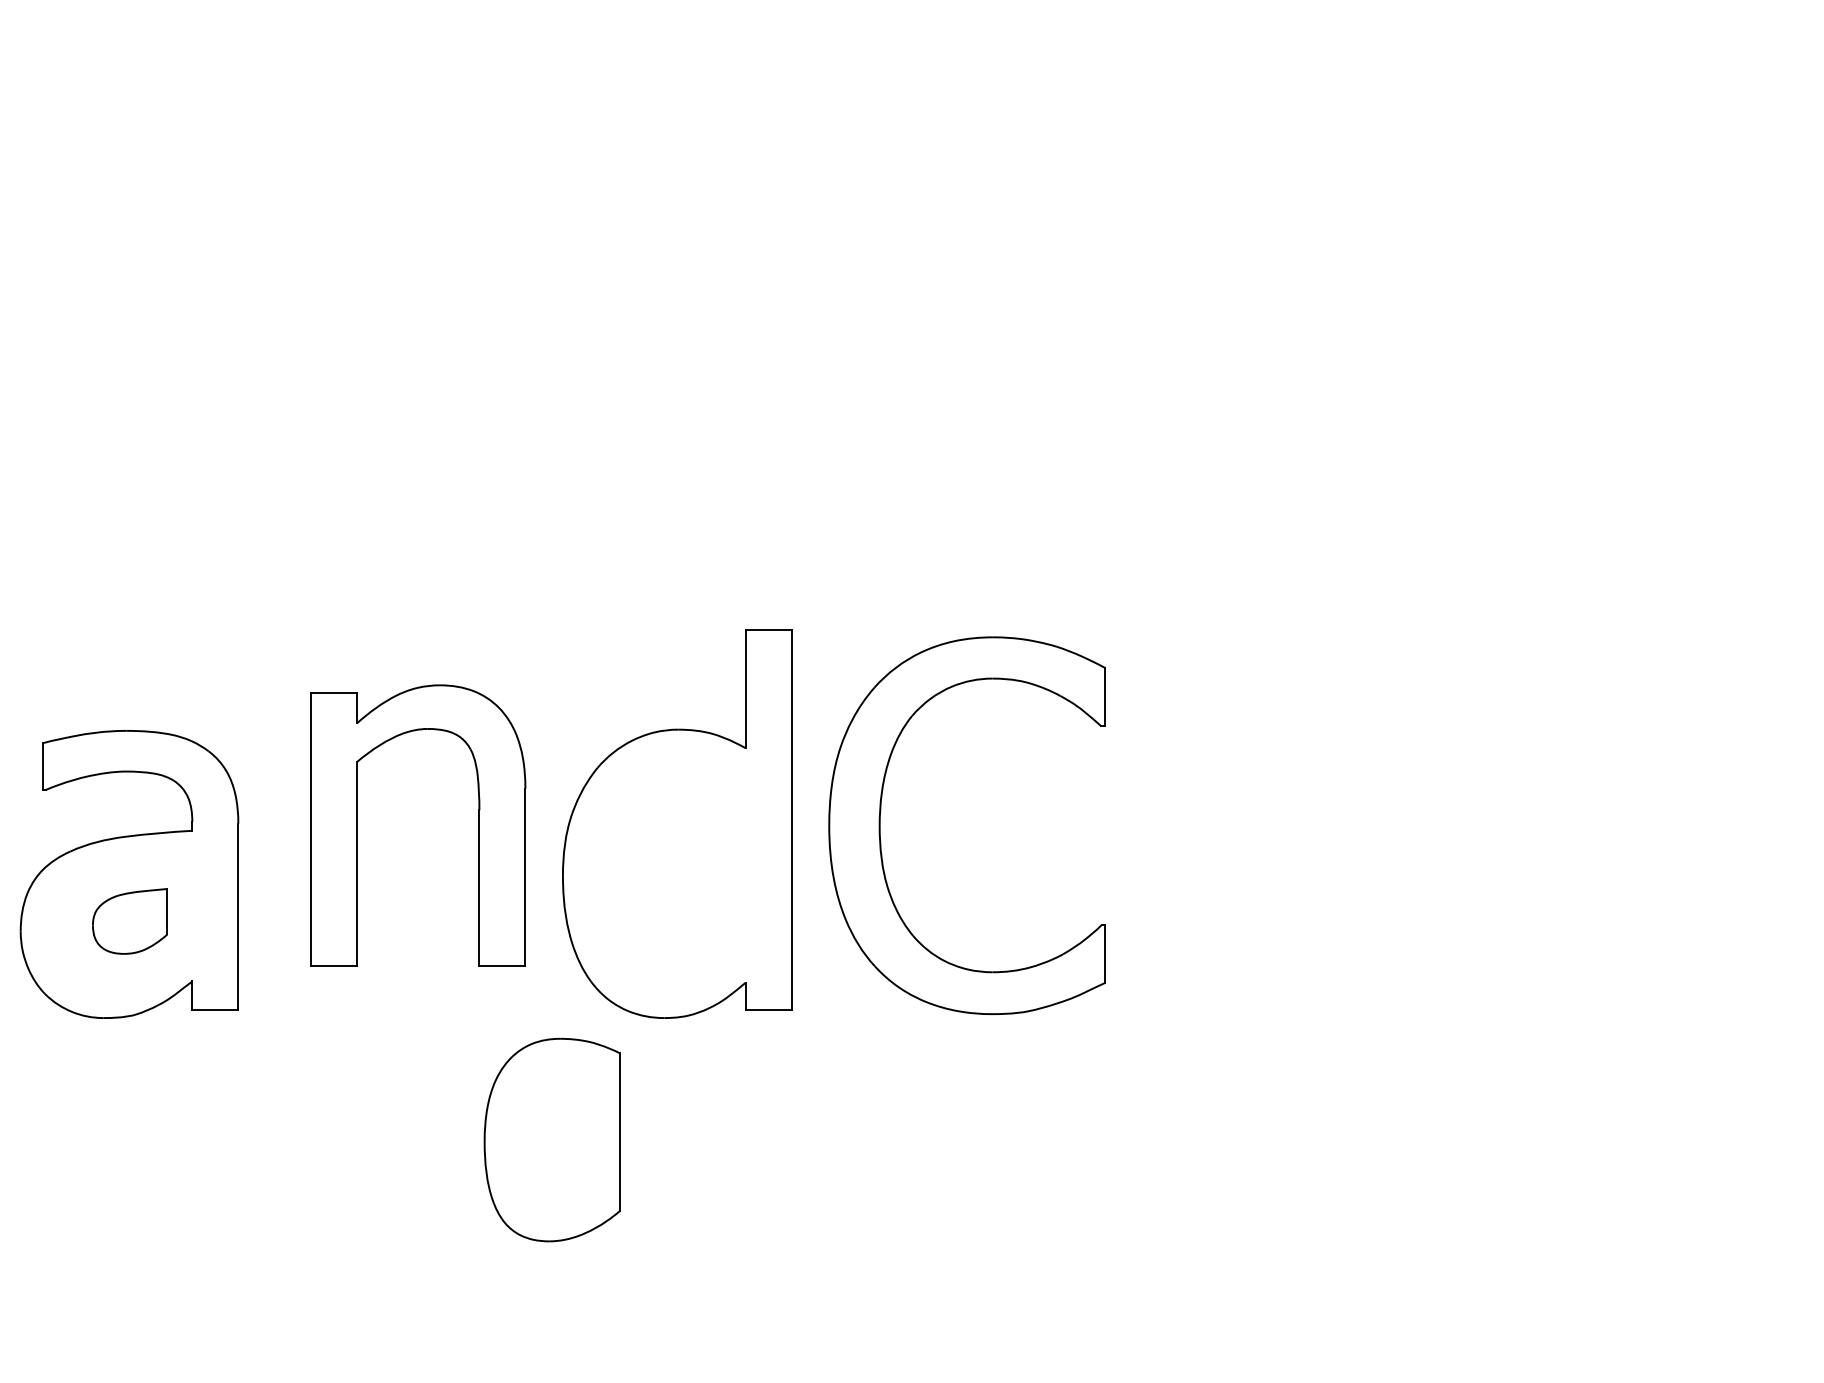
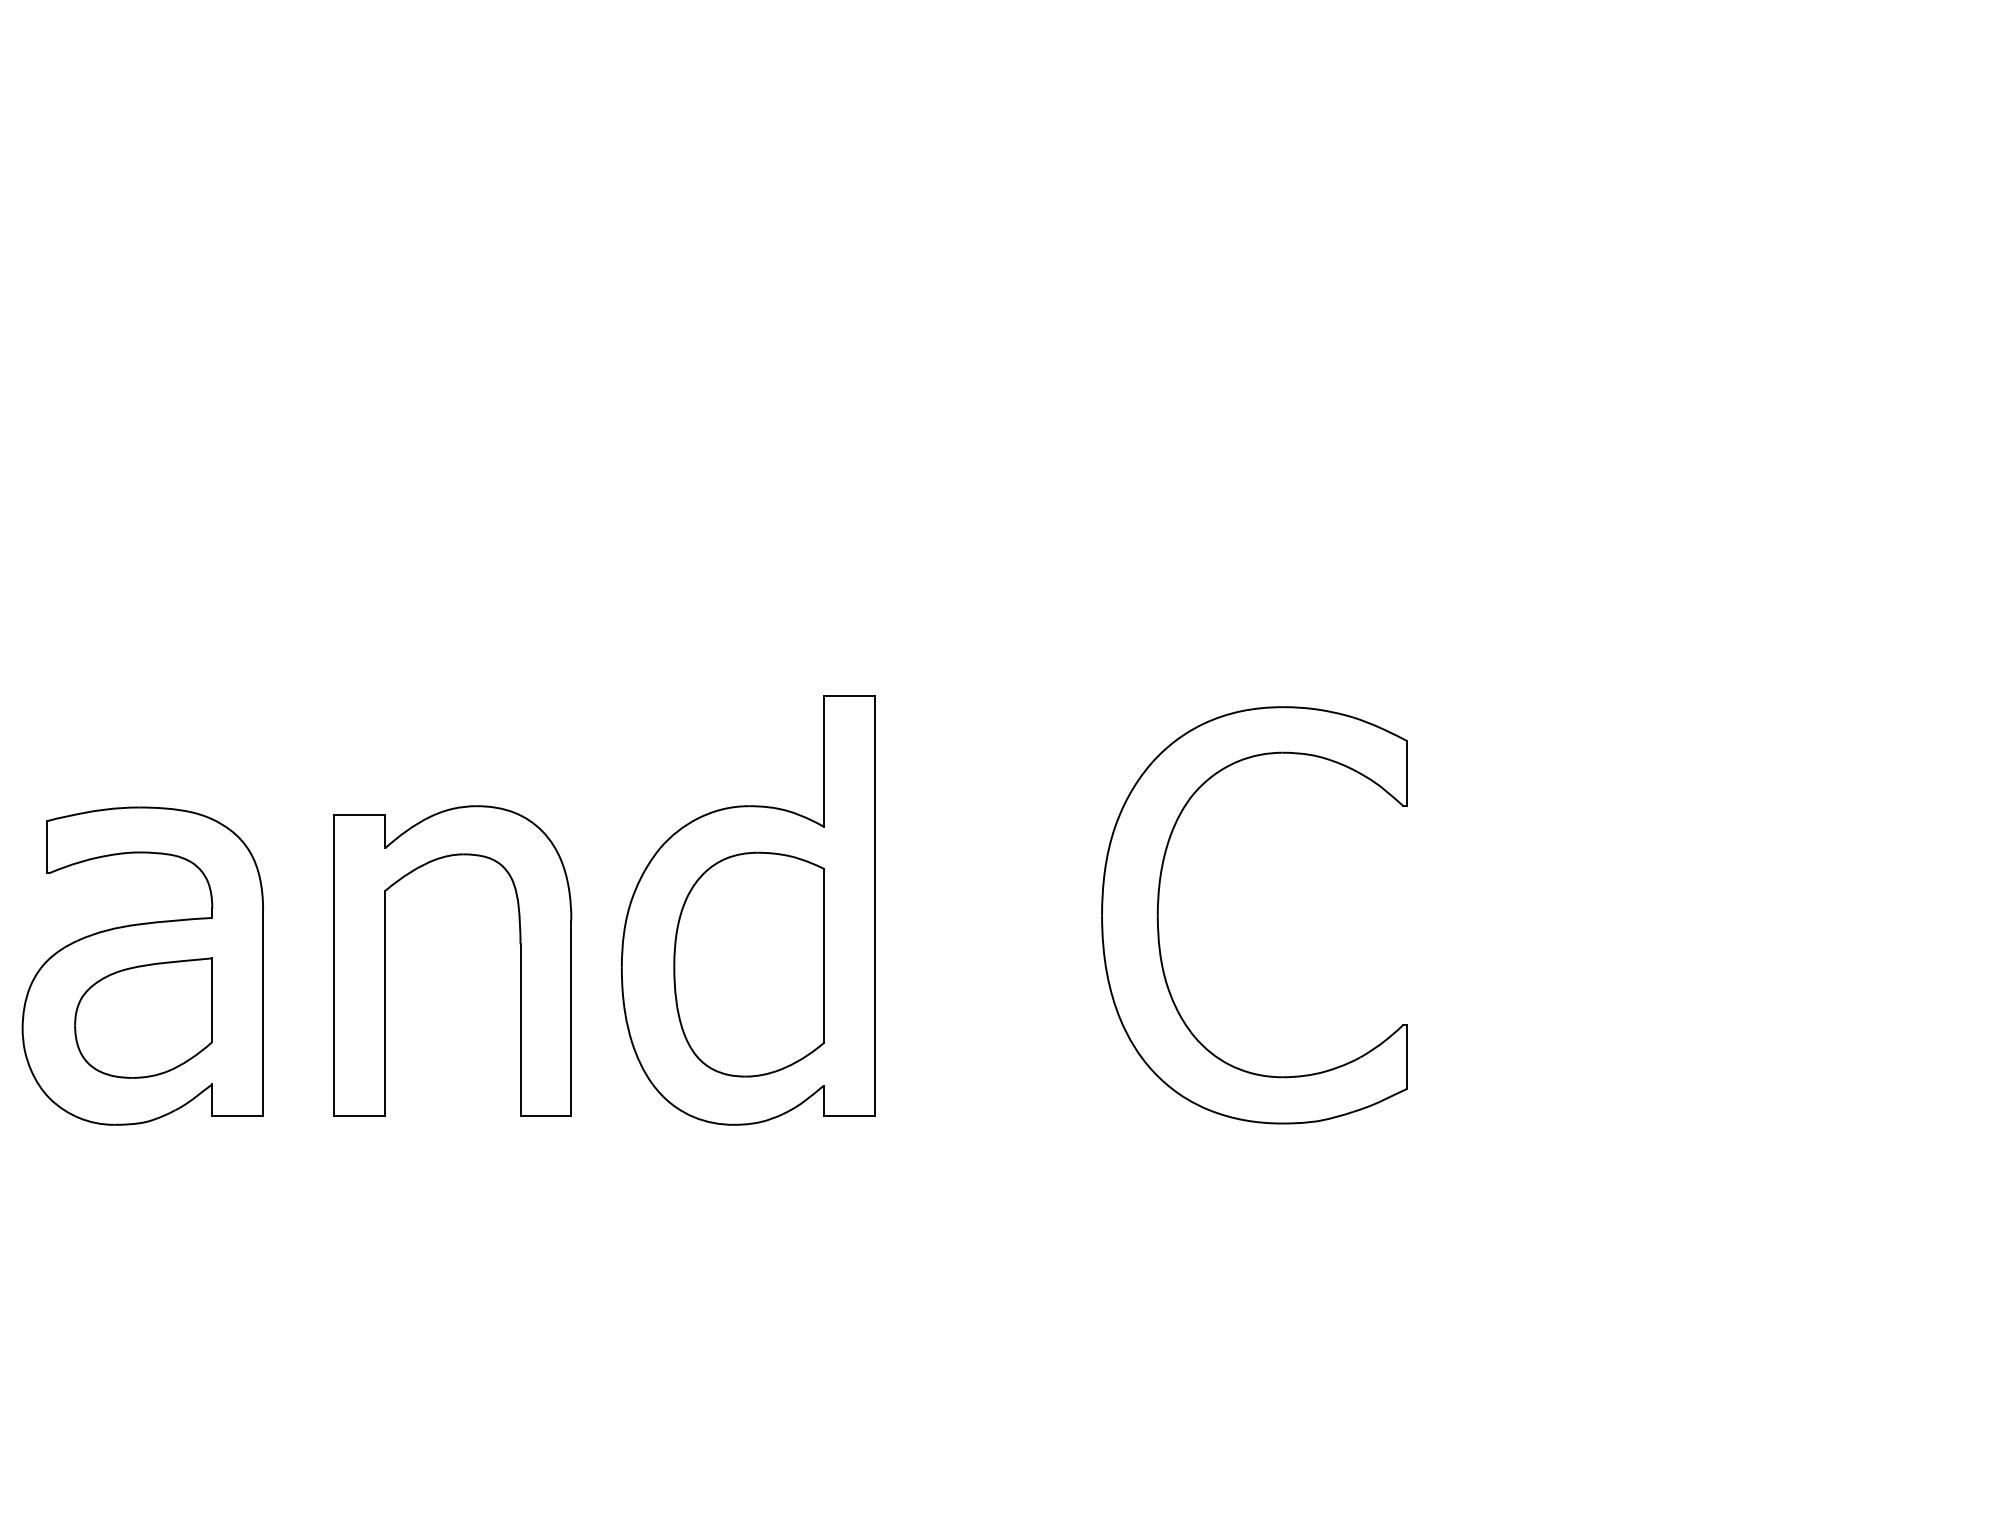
part: (357, 824) -> (385, 960), moved
part: (880, 825) -> (1158, 915), moved
part: (130, 920) -> (143, 1017), size x1.67
part: (551, 1139) -> (748, 964), moved

